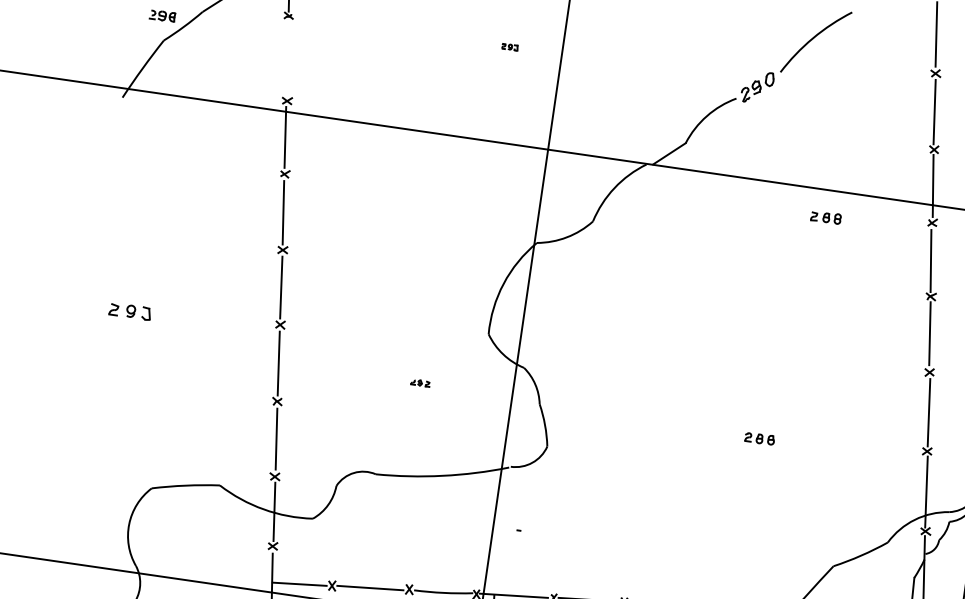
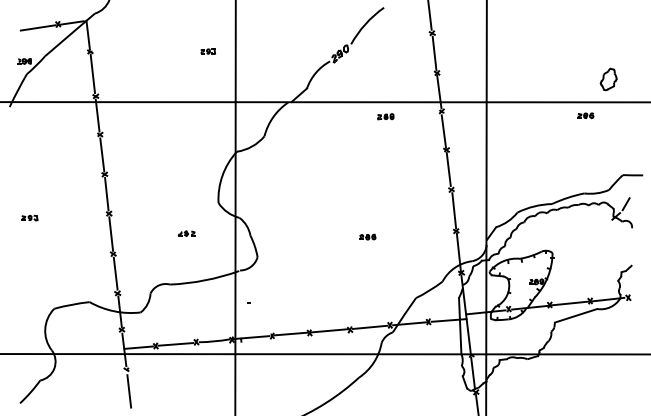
part: (508, 46) -> (207, 51), size x1.67
line: (286, 58) -> (92, 74), added
part: (129, 310) -> (29, 217), size x0.71
part: (420, 382) -> (186, 233), size x1.67

